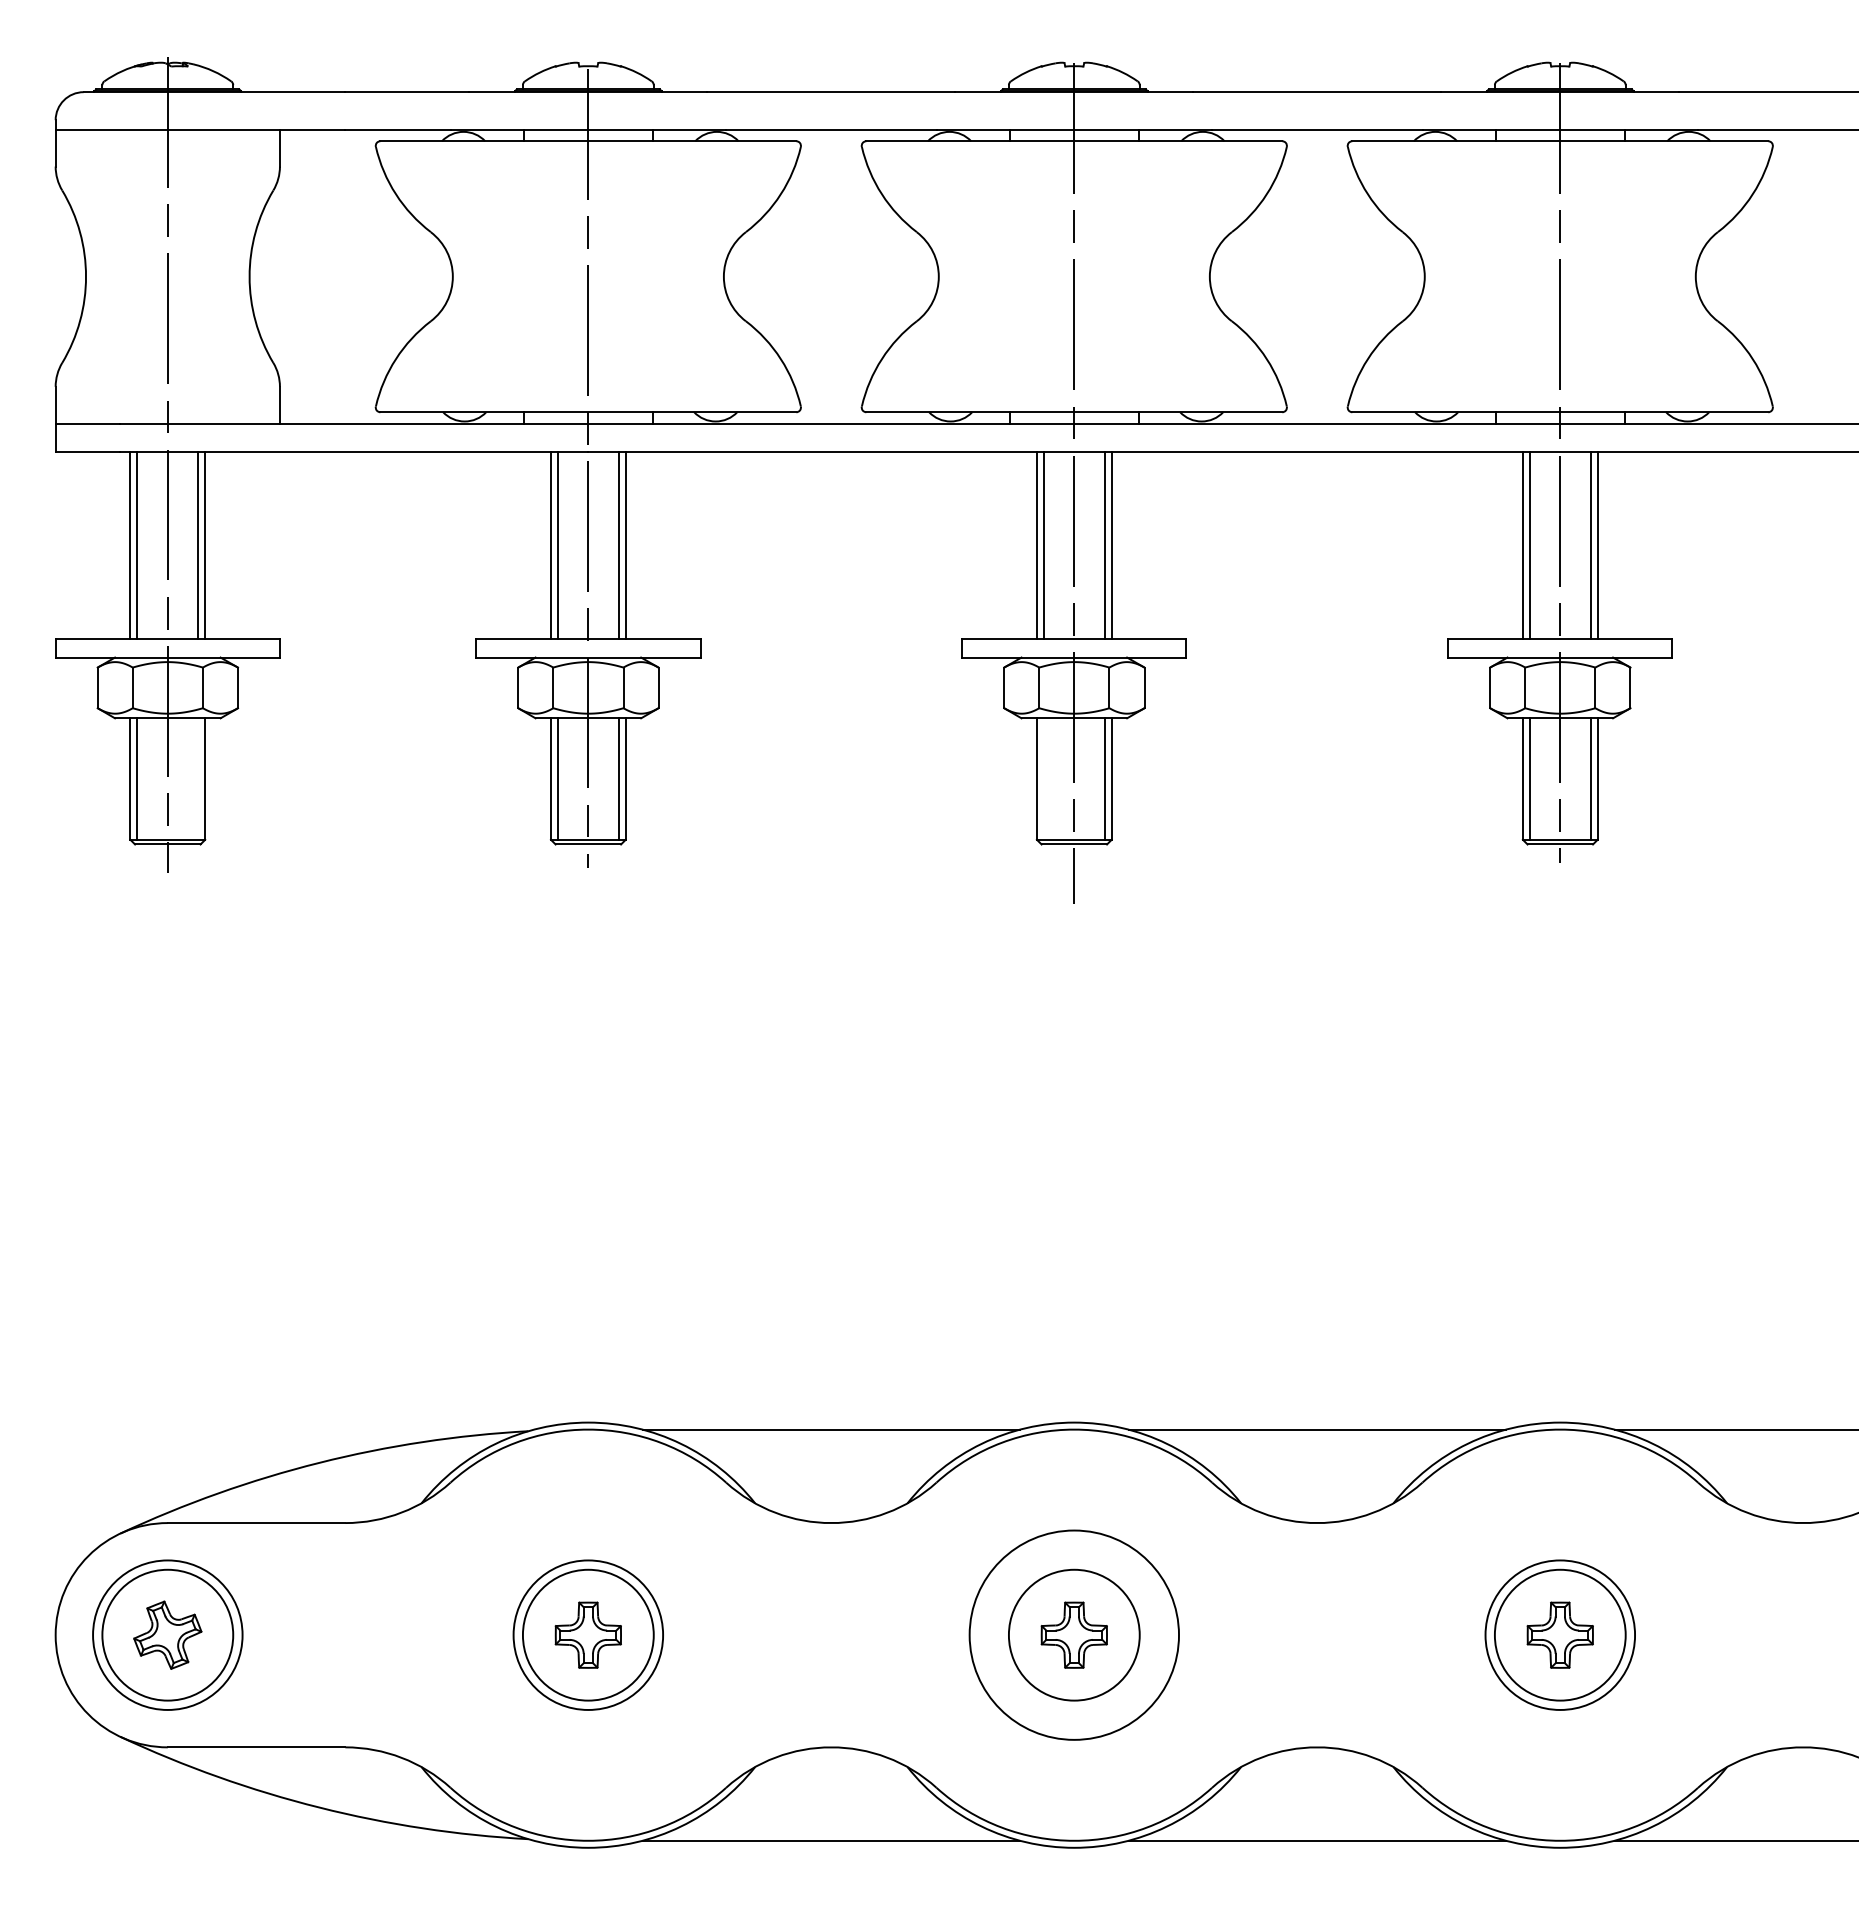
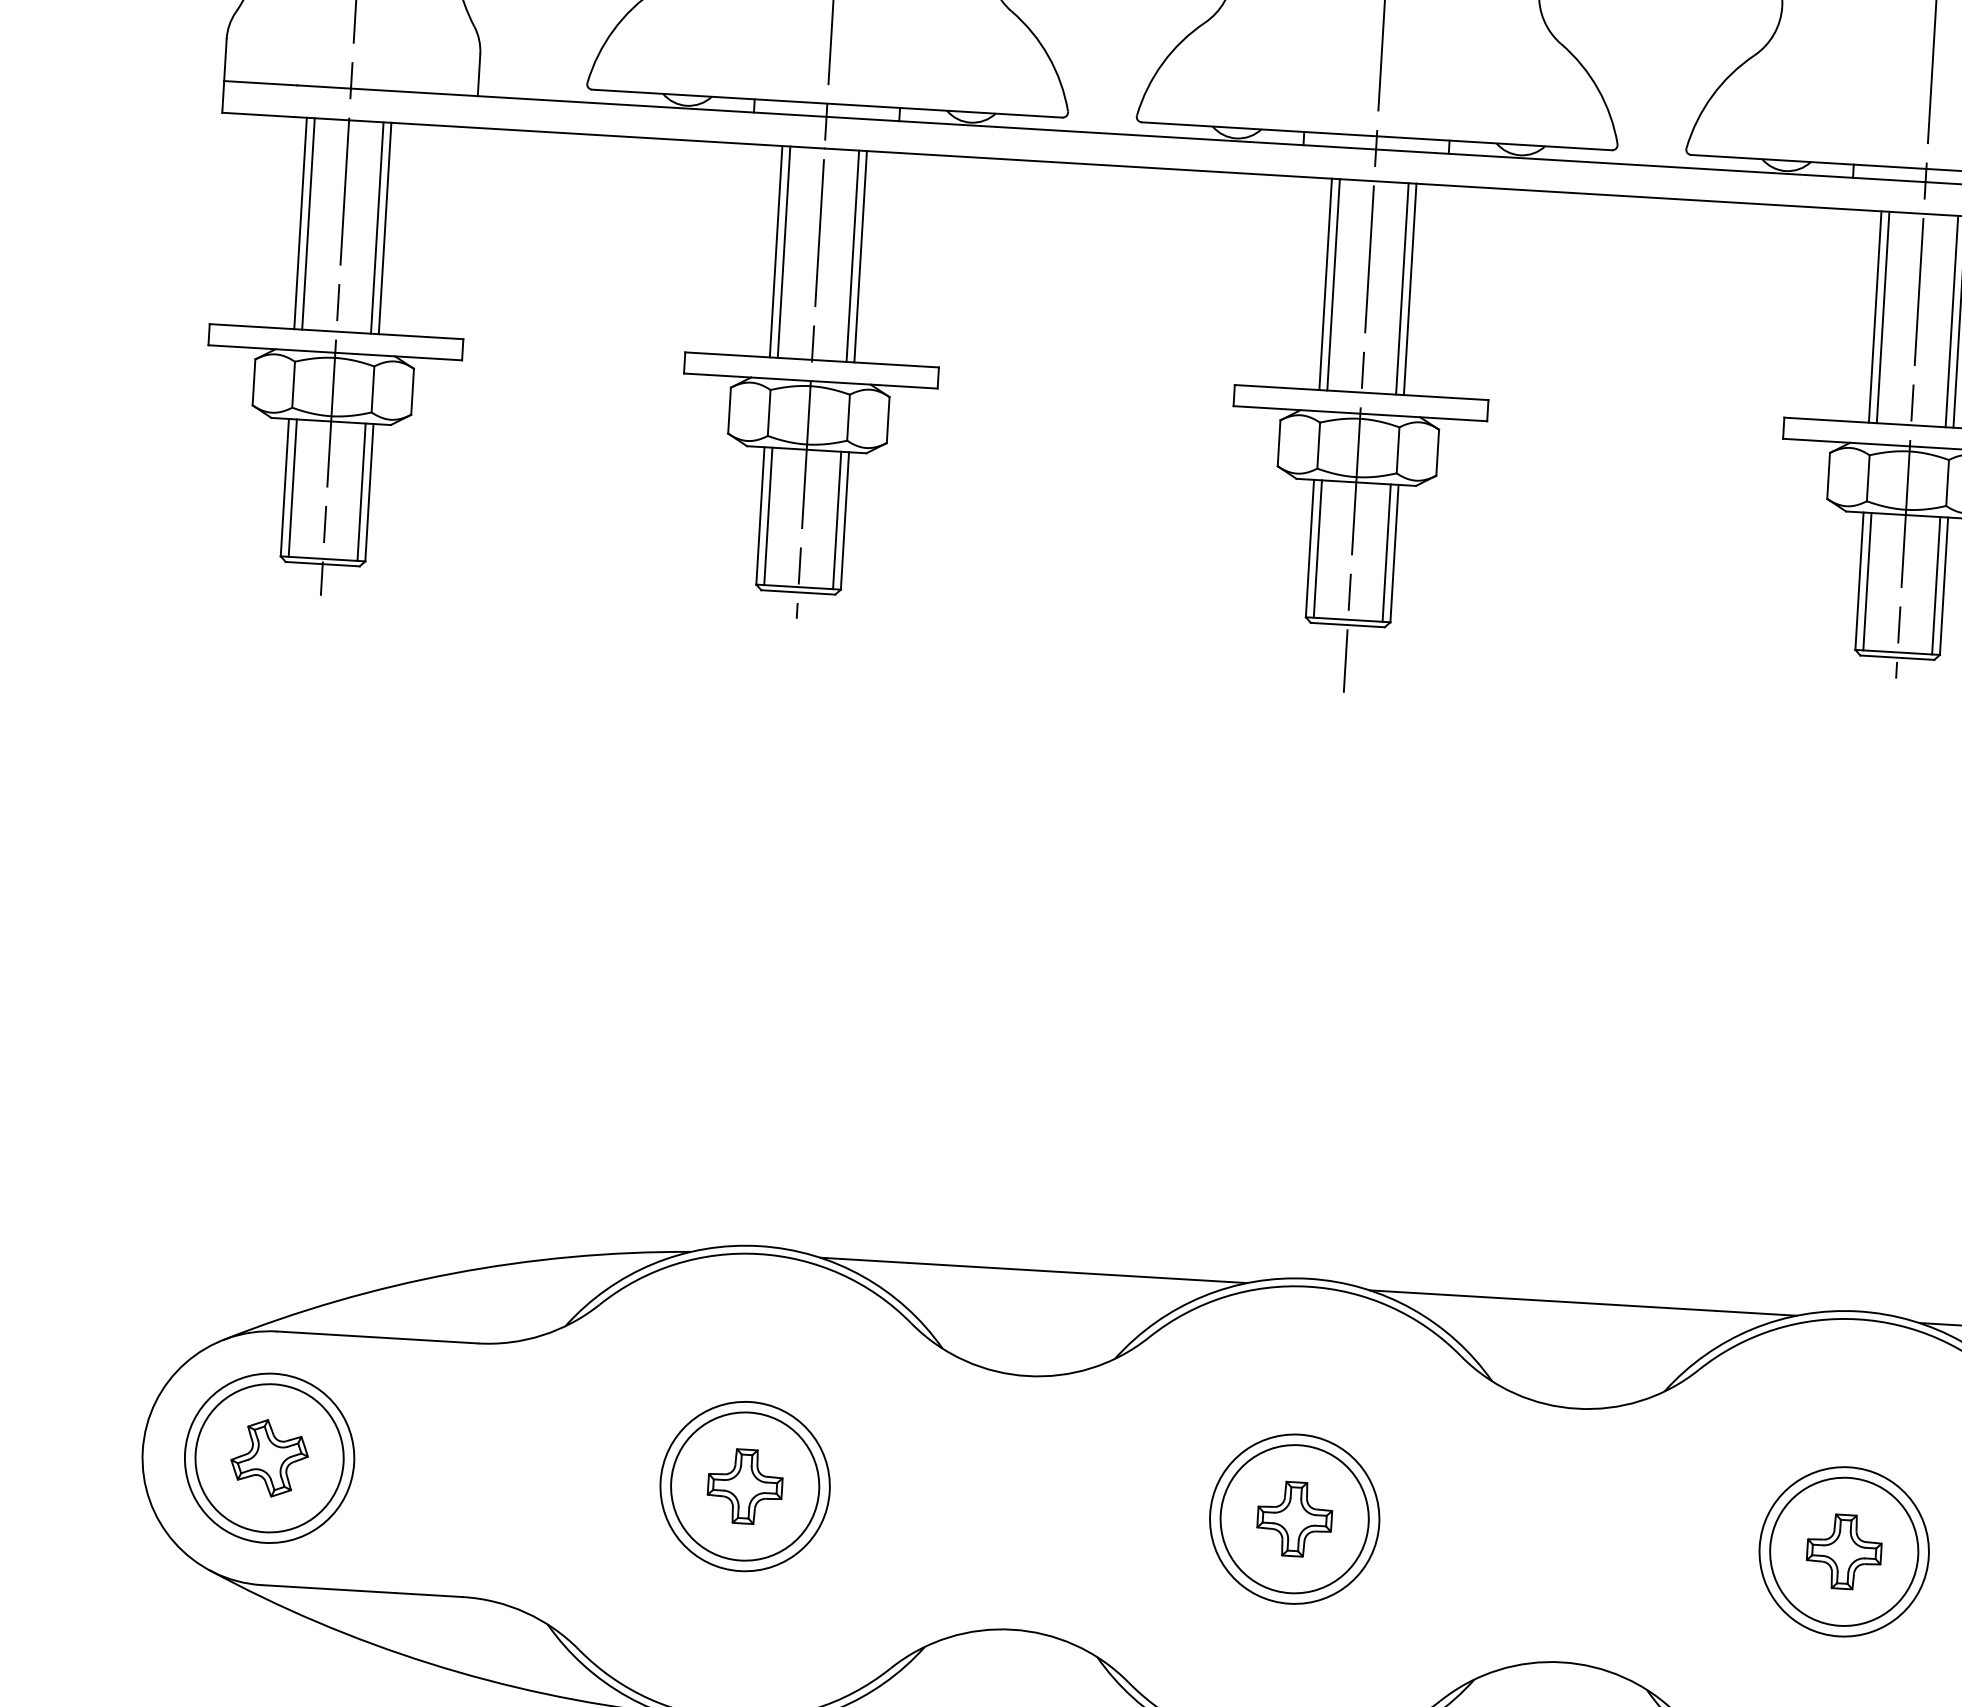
line: (198, 778) -> (361, 491), added
line: (1043, 778) -> (1317, 548), added
circle: (1074, 1634) -> (1294, 1518), size x0.71

